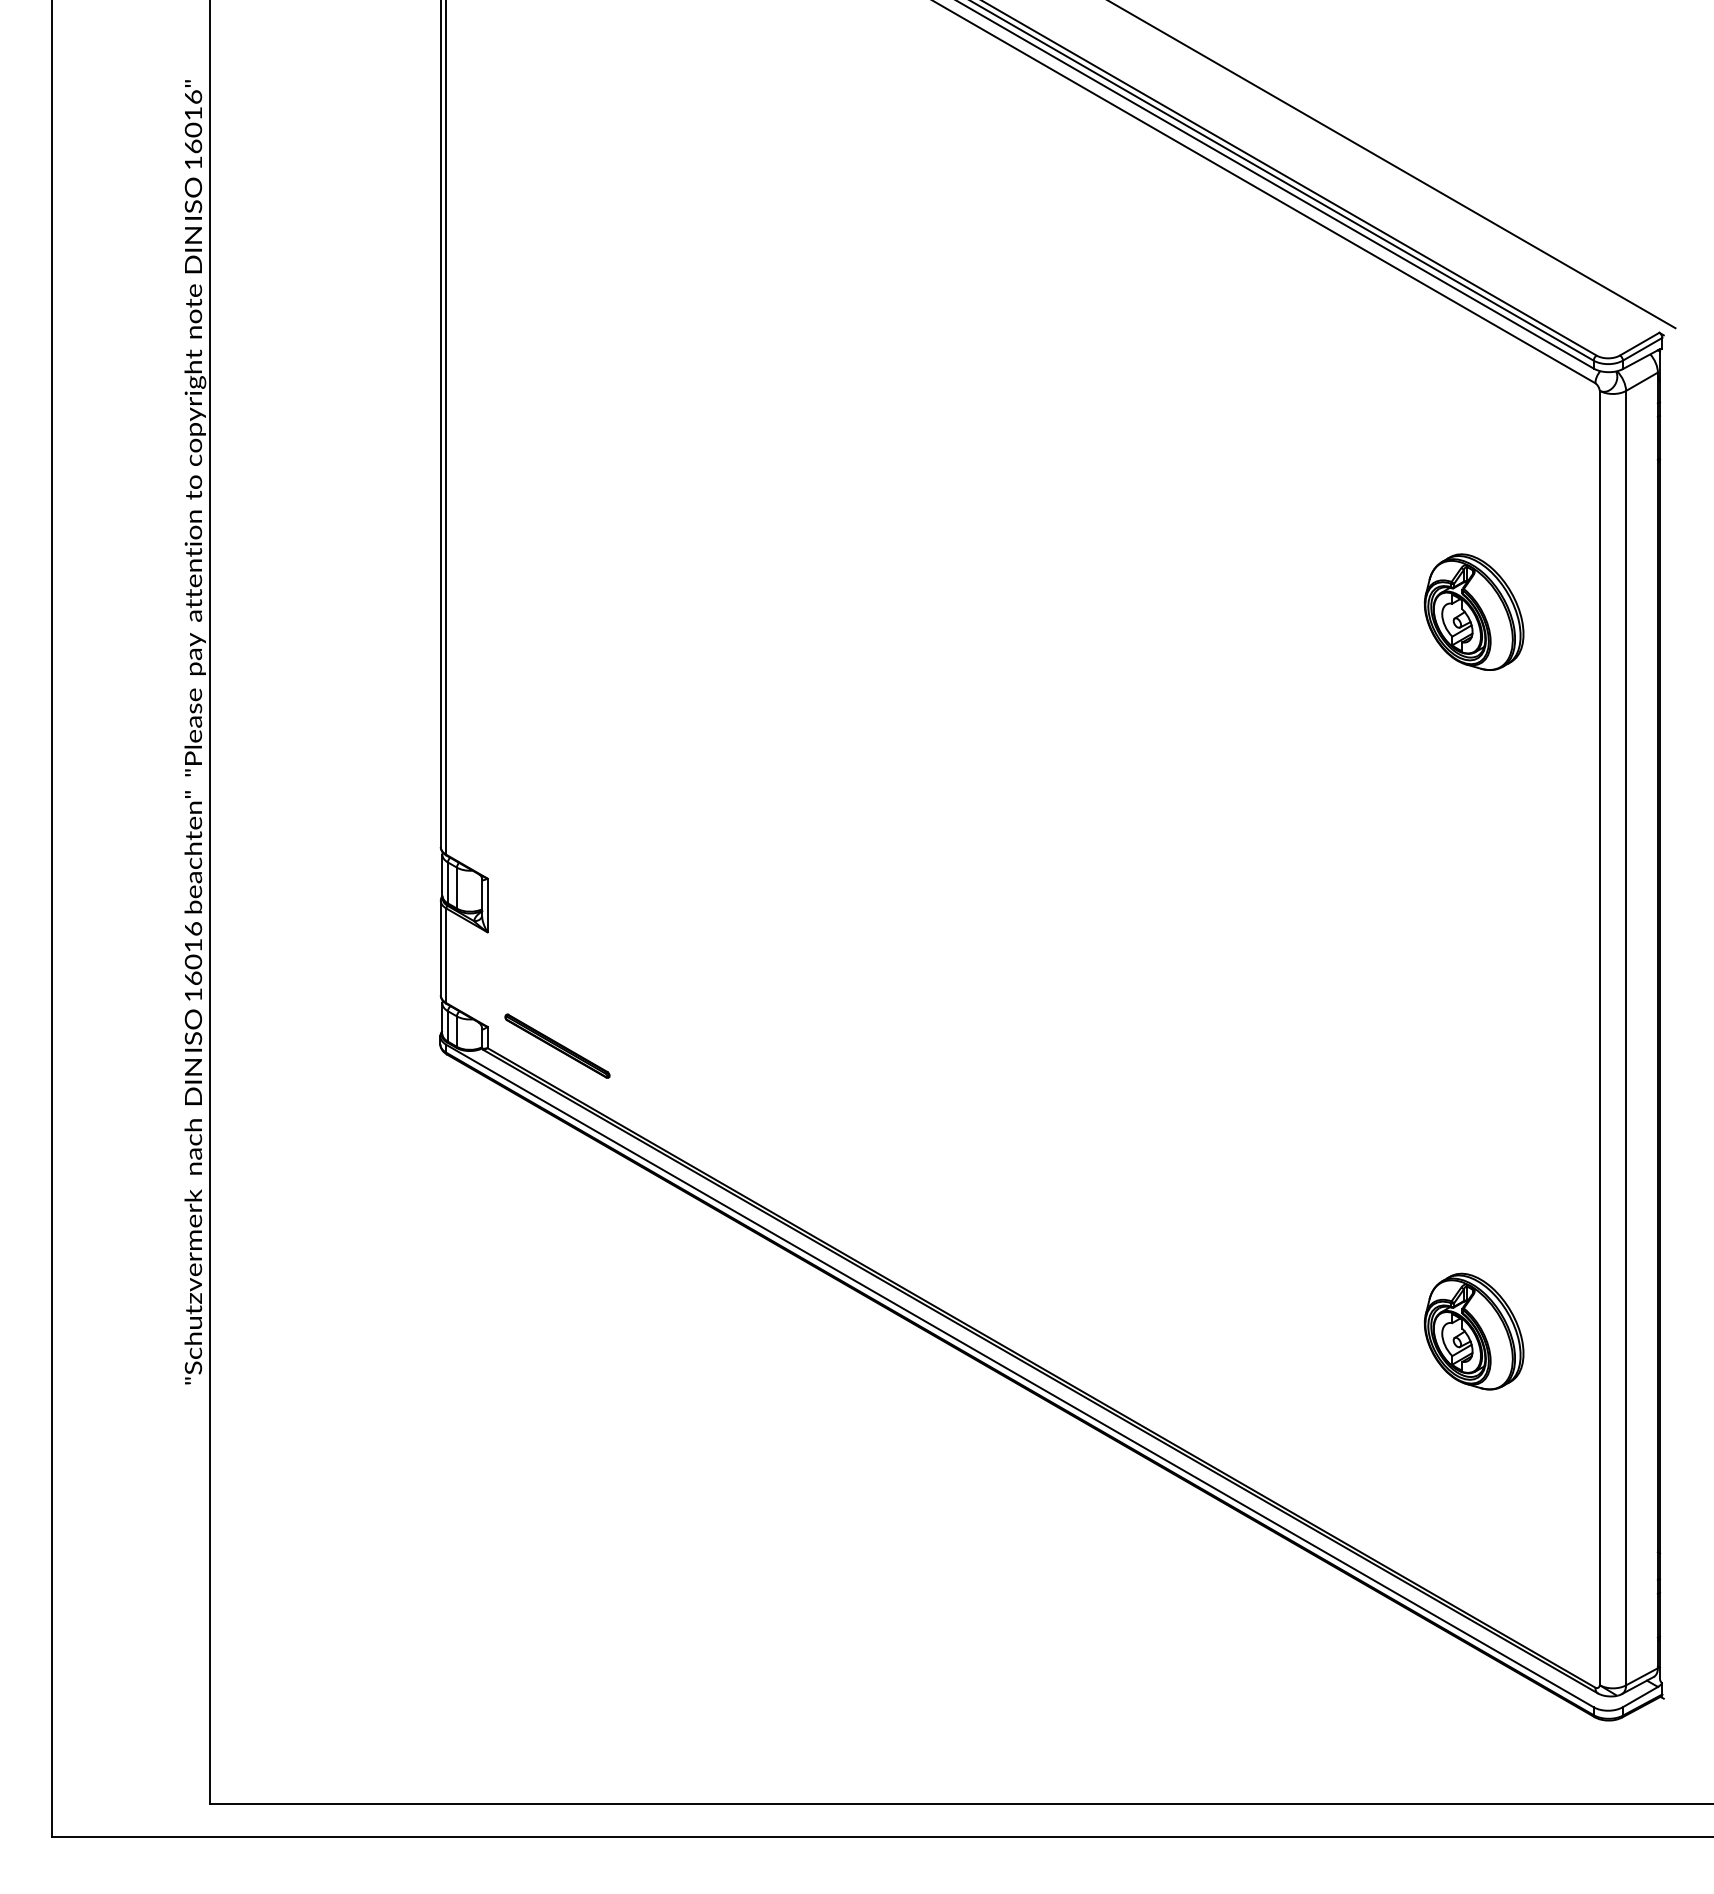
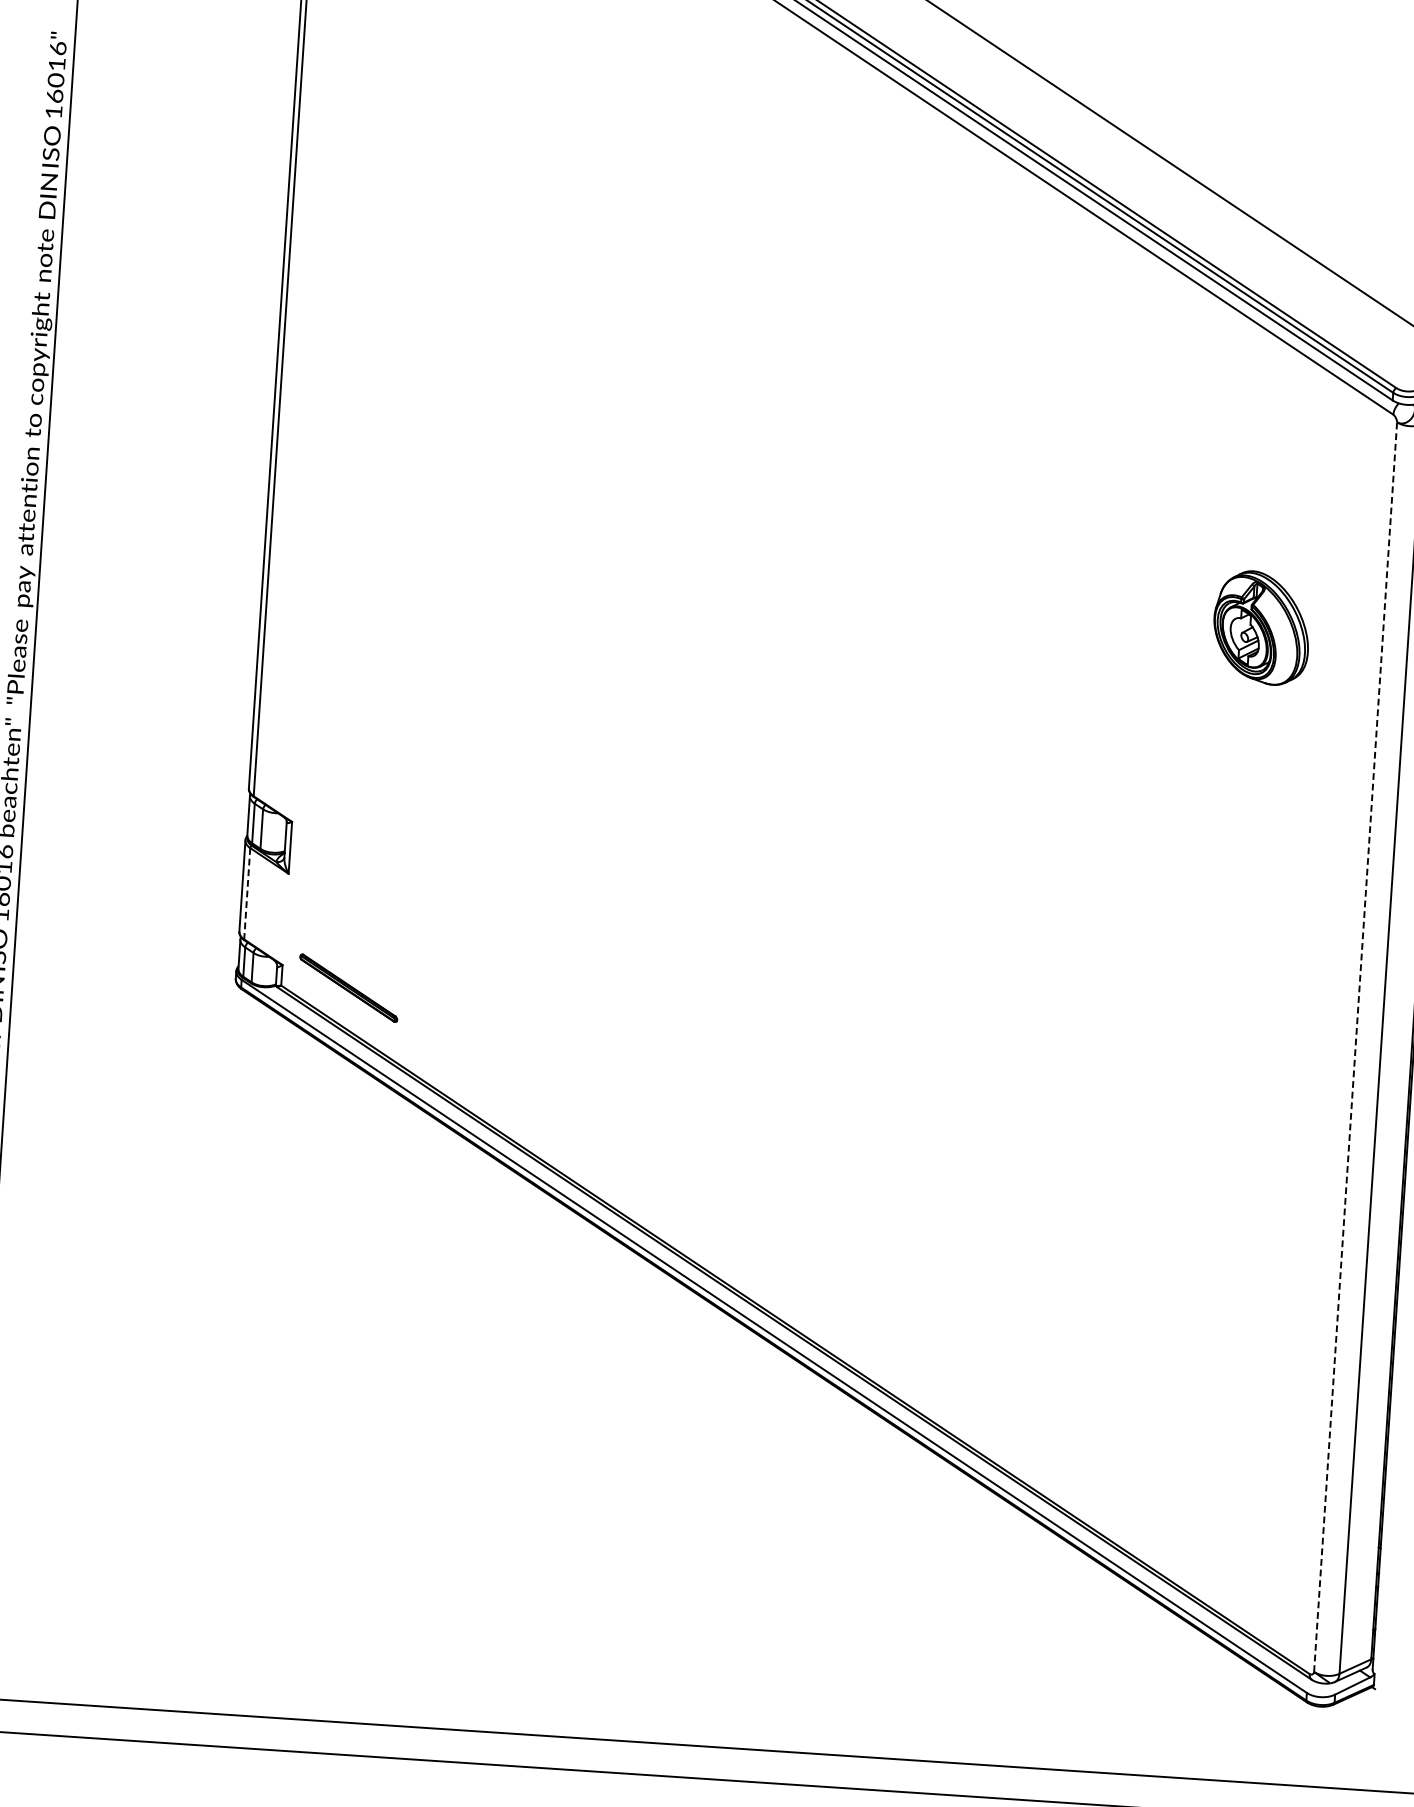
line: (446, 956) -> (247, 894), solid -> dashed
line: (1599, 1037) -> (1355, 1046), solid -> dashed
part: (1473, 1331) -> (1214, 1322), removed

